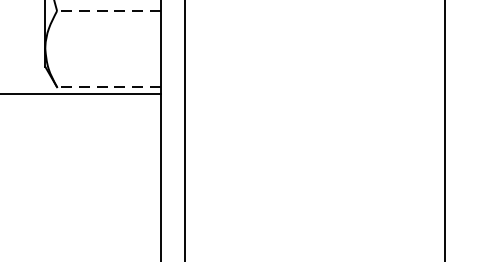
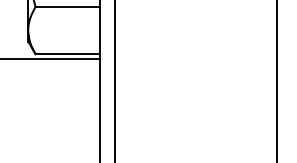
line: (108, 10) -> (67, 6), dashed -> solid
line: (108, 87) -> (67, 54), dashed -> solid

